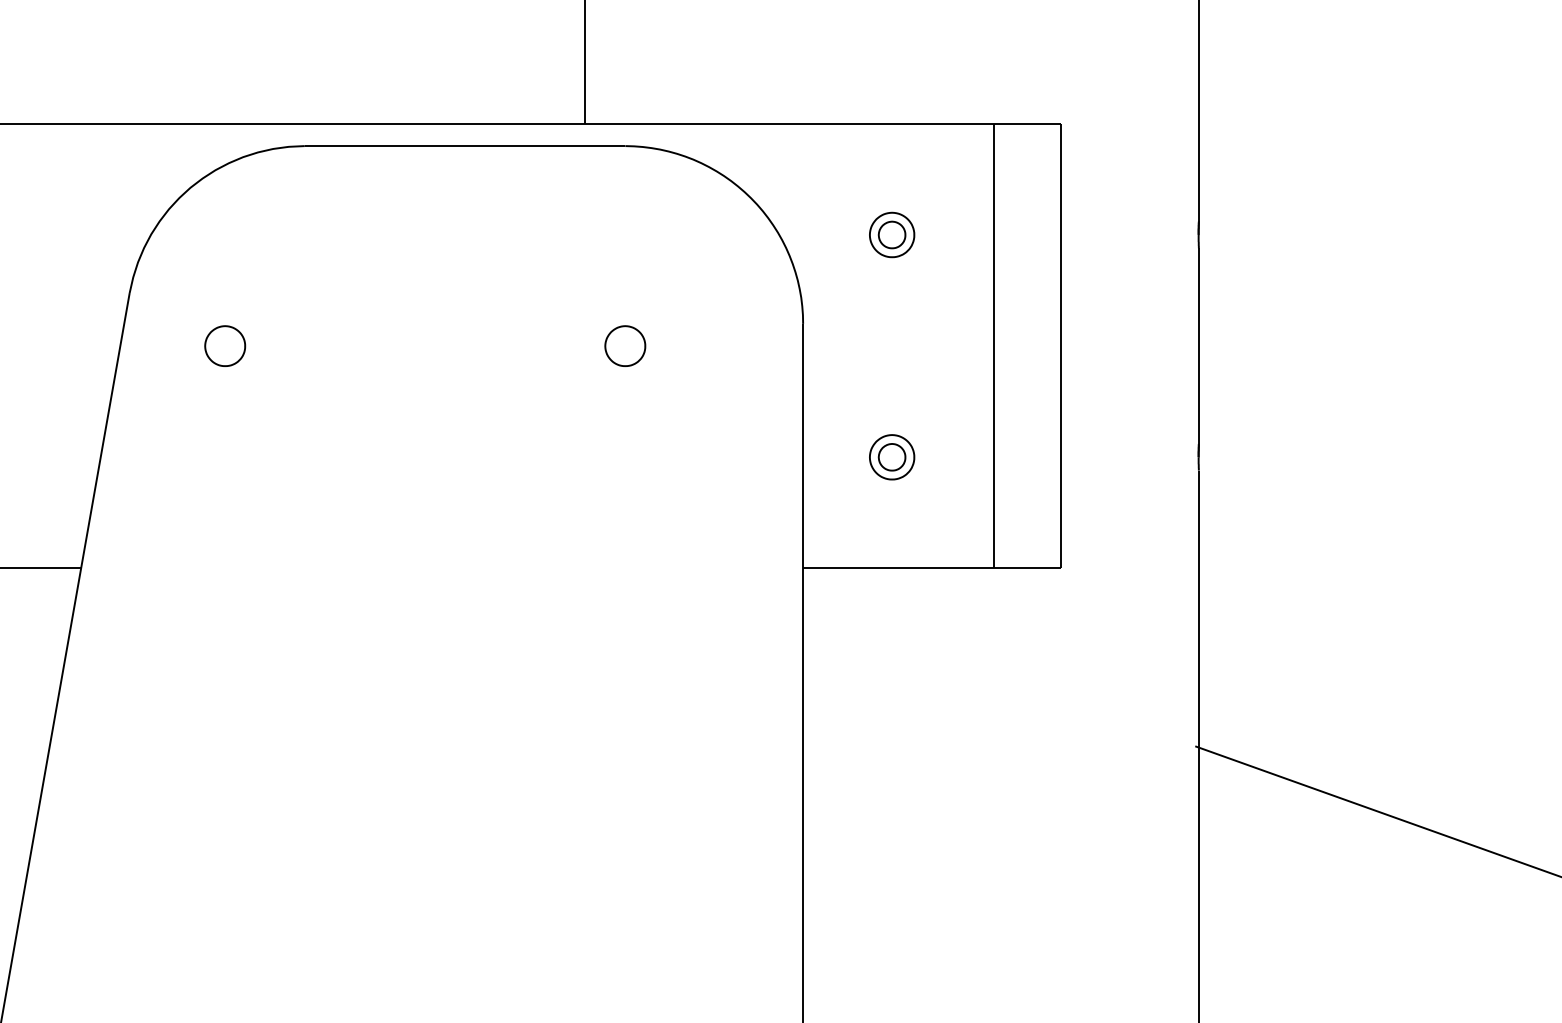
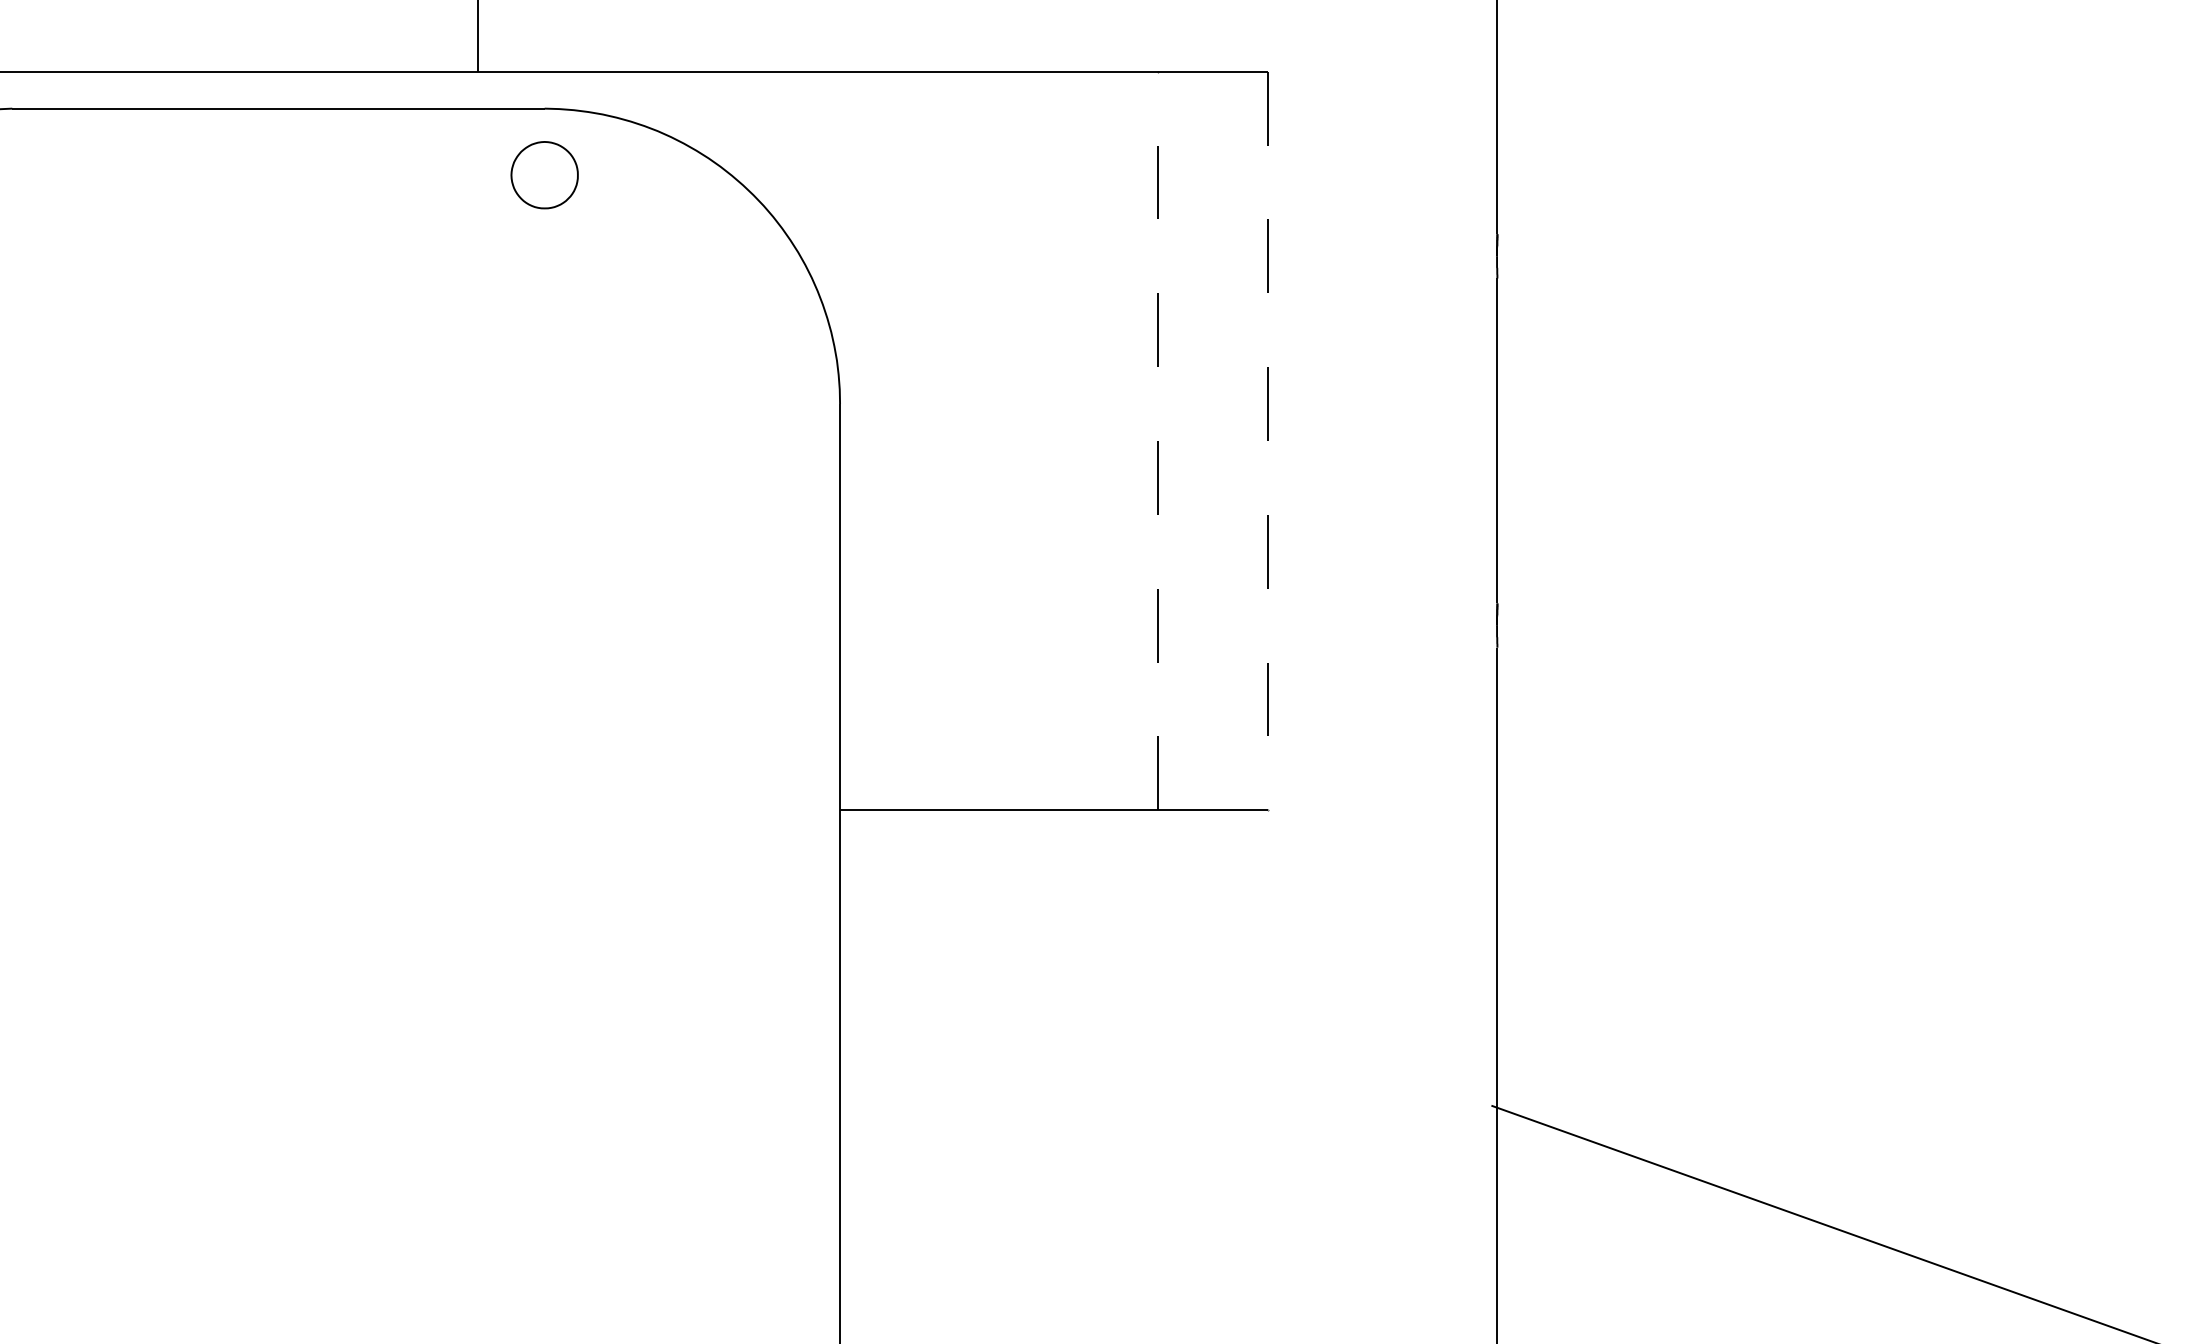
part: (892, 234) -> (988, 255), removed
part: (625, 345) -> (544, 174), moved
line: (994, 345) -> (1157, 439), solid -> dashed
line: (1061, 346) -> (1269, 441), solid -> dashed
part: (892, 457) -> (988, 625), removed

